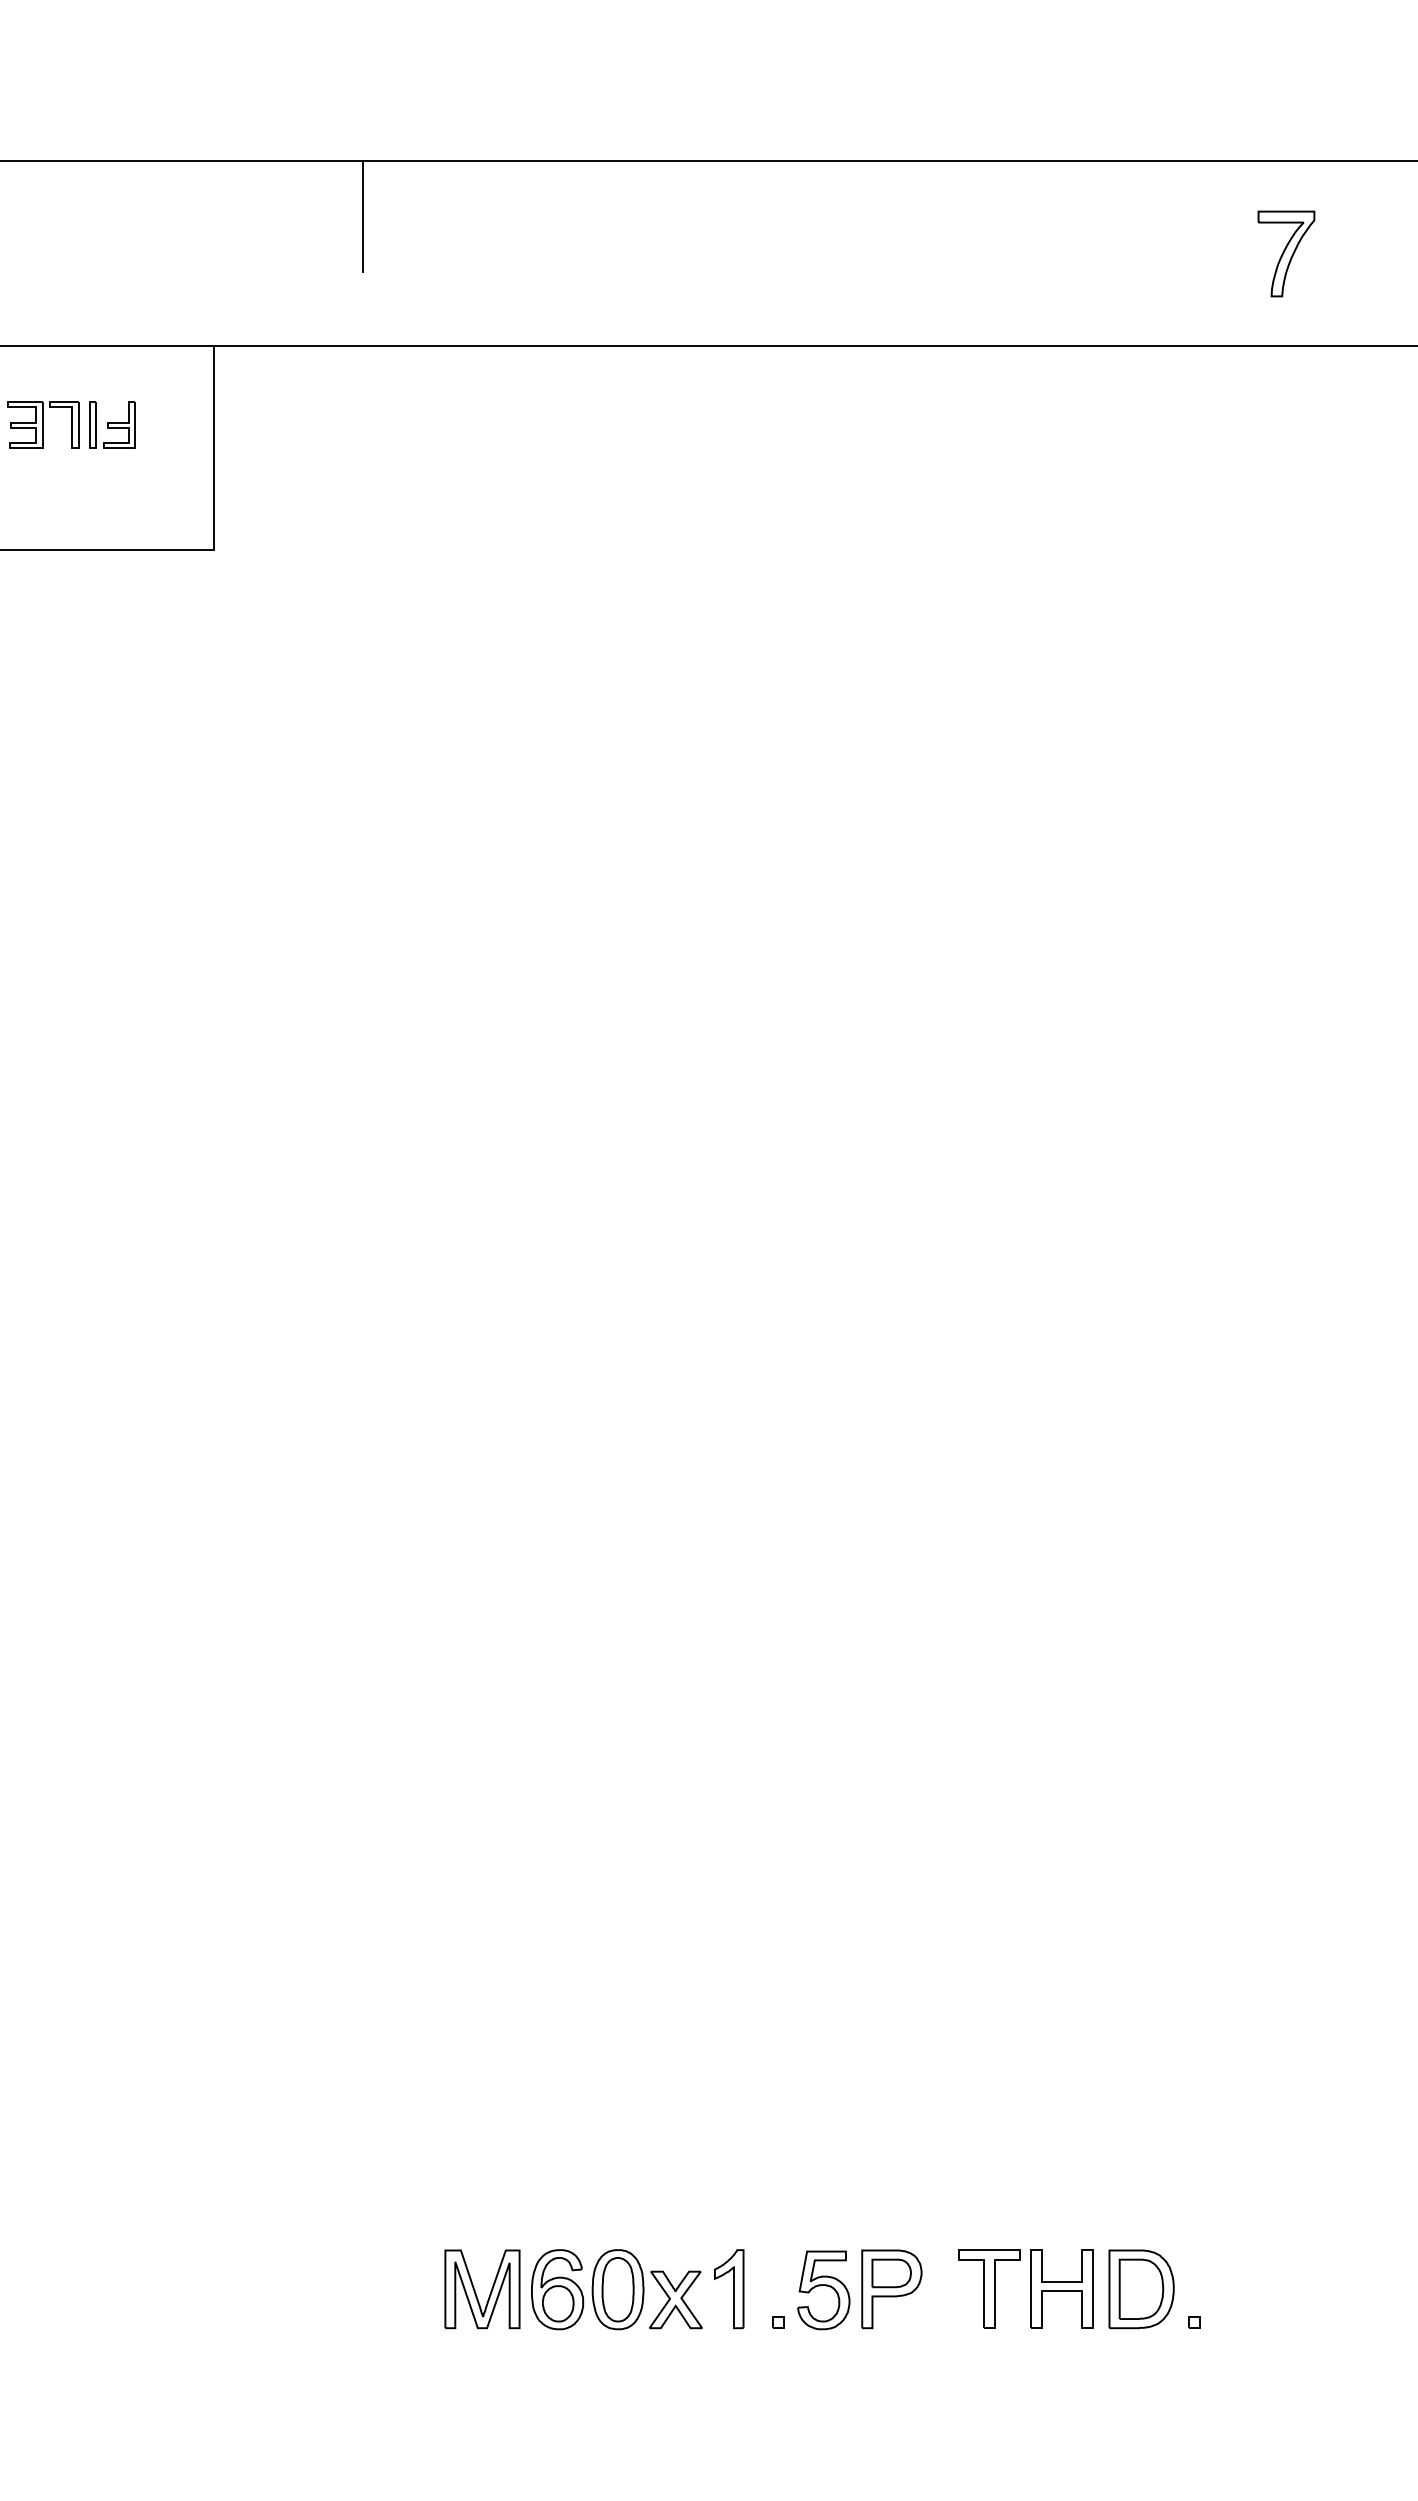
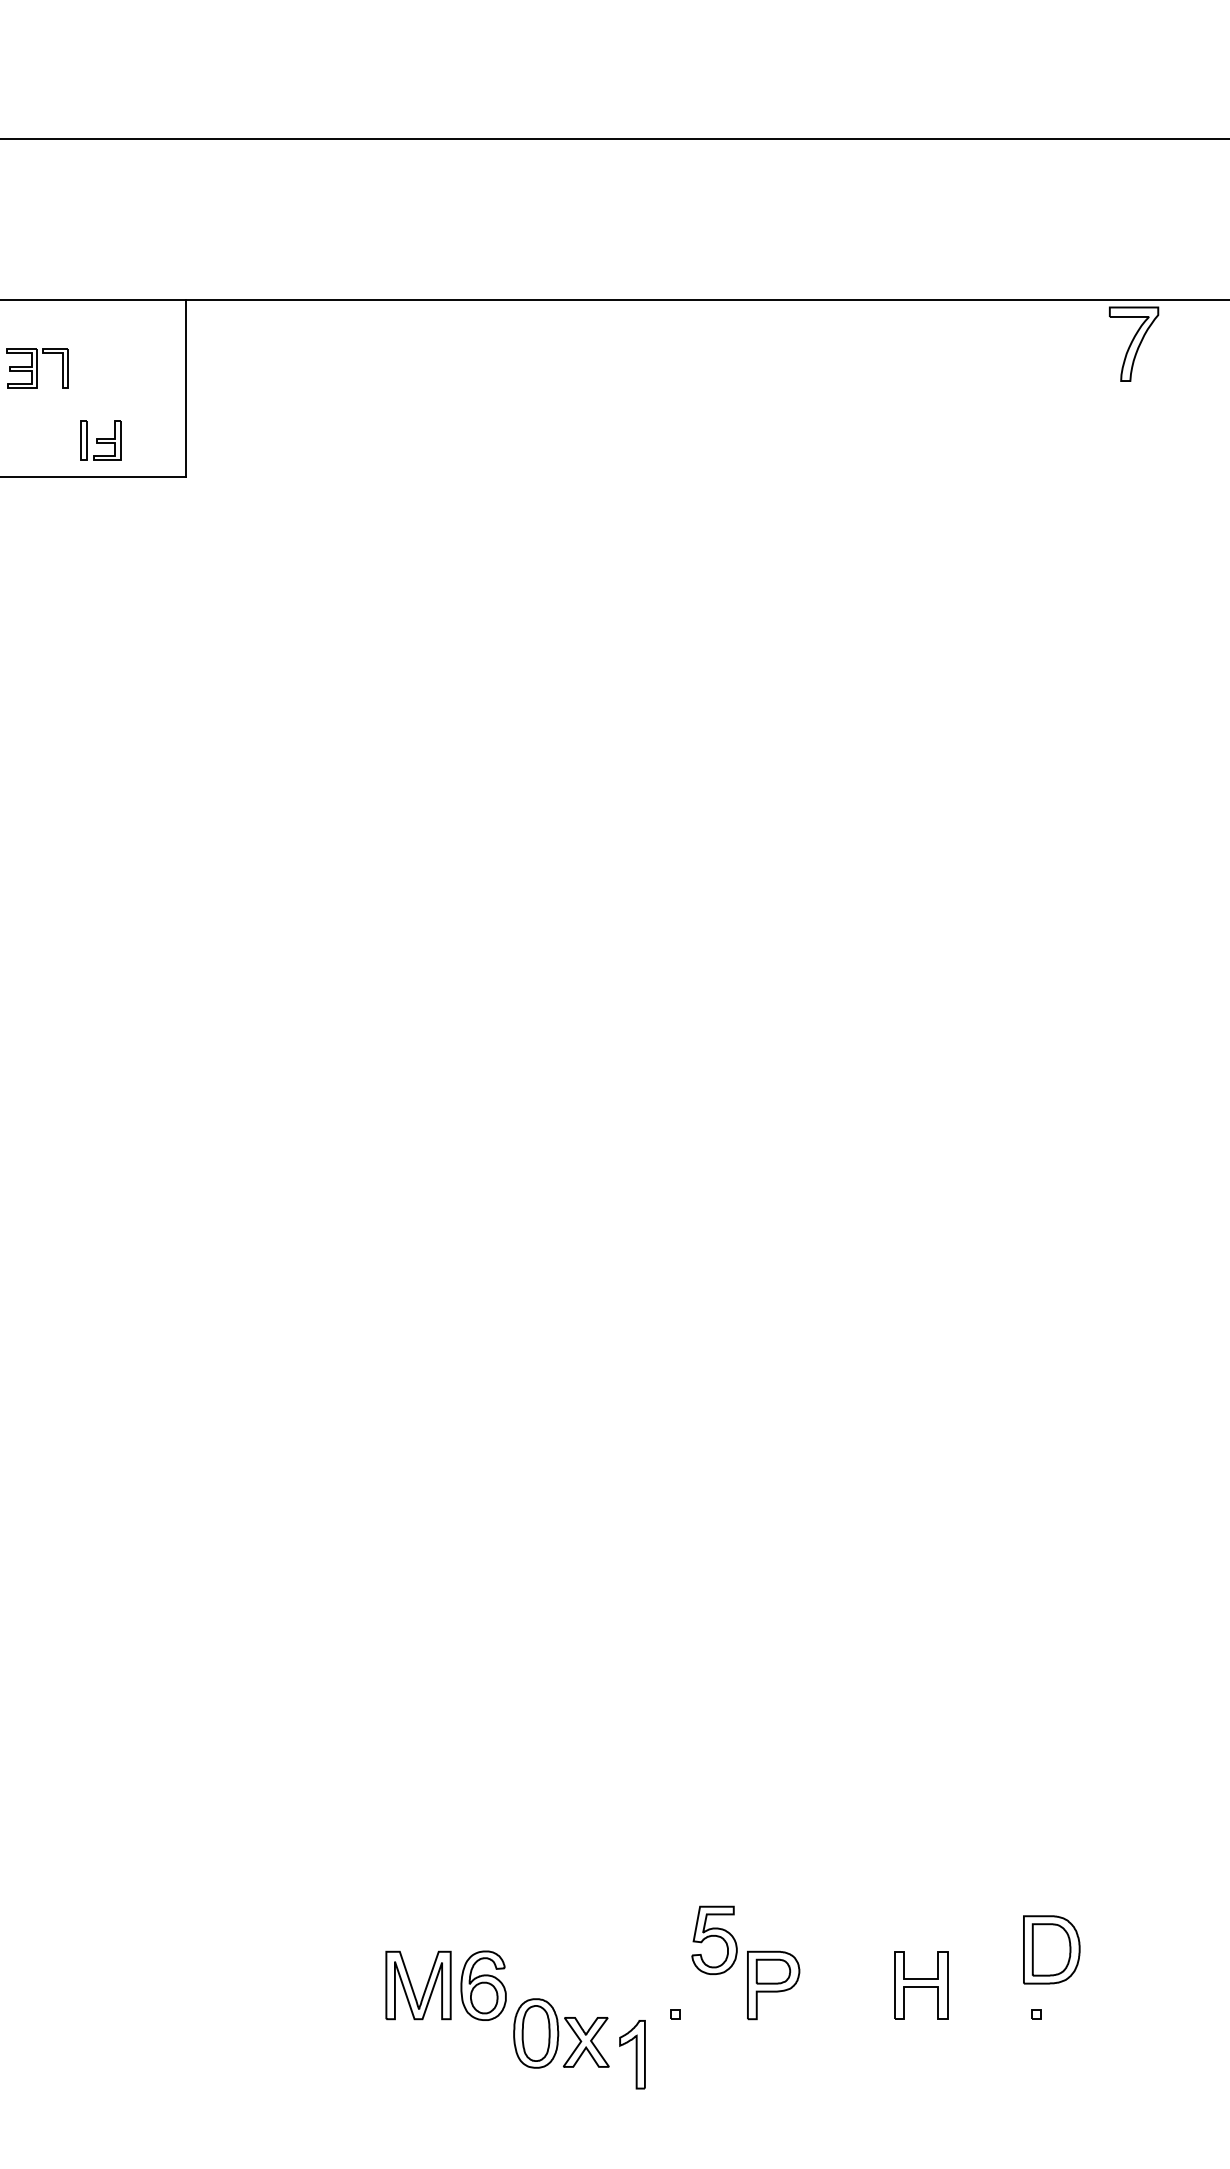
line: (362, 216) -> (314, 187), removed
part: (1286, 253) -> (1134, 343), moved
part: (112, 424) -> (101, 440), moved
part: (989, 2288) -> (858, 1984), removed
part: (646, 2289) -> (560, 2033), moved
part: (729, 2289) -> (632, 2055), moved
part: (1141, 2289) -> (1051, 1950), moved
part: (823, 2290) -> (714, 1940), moved

